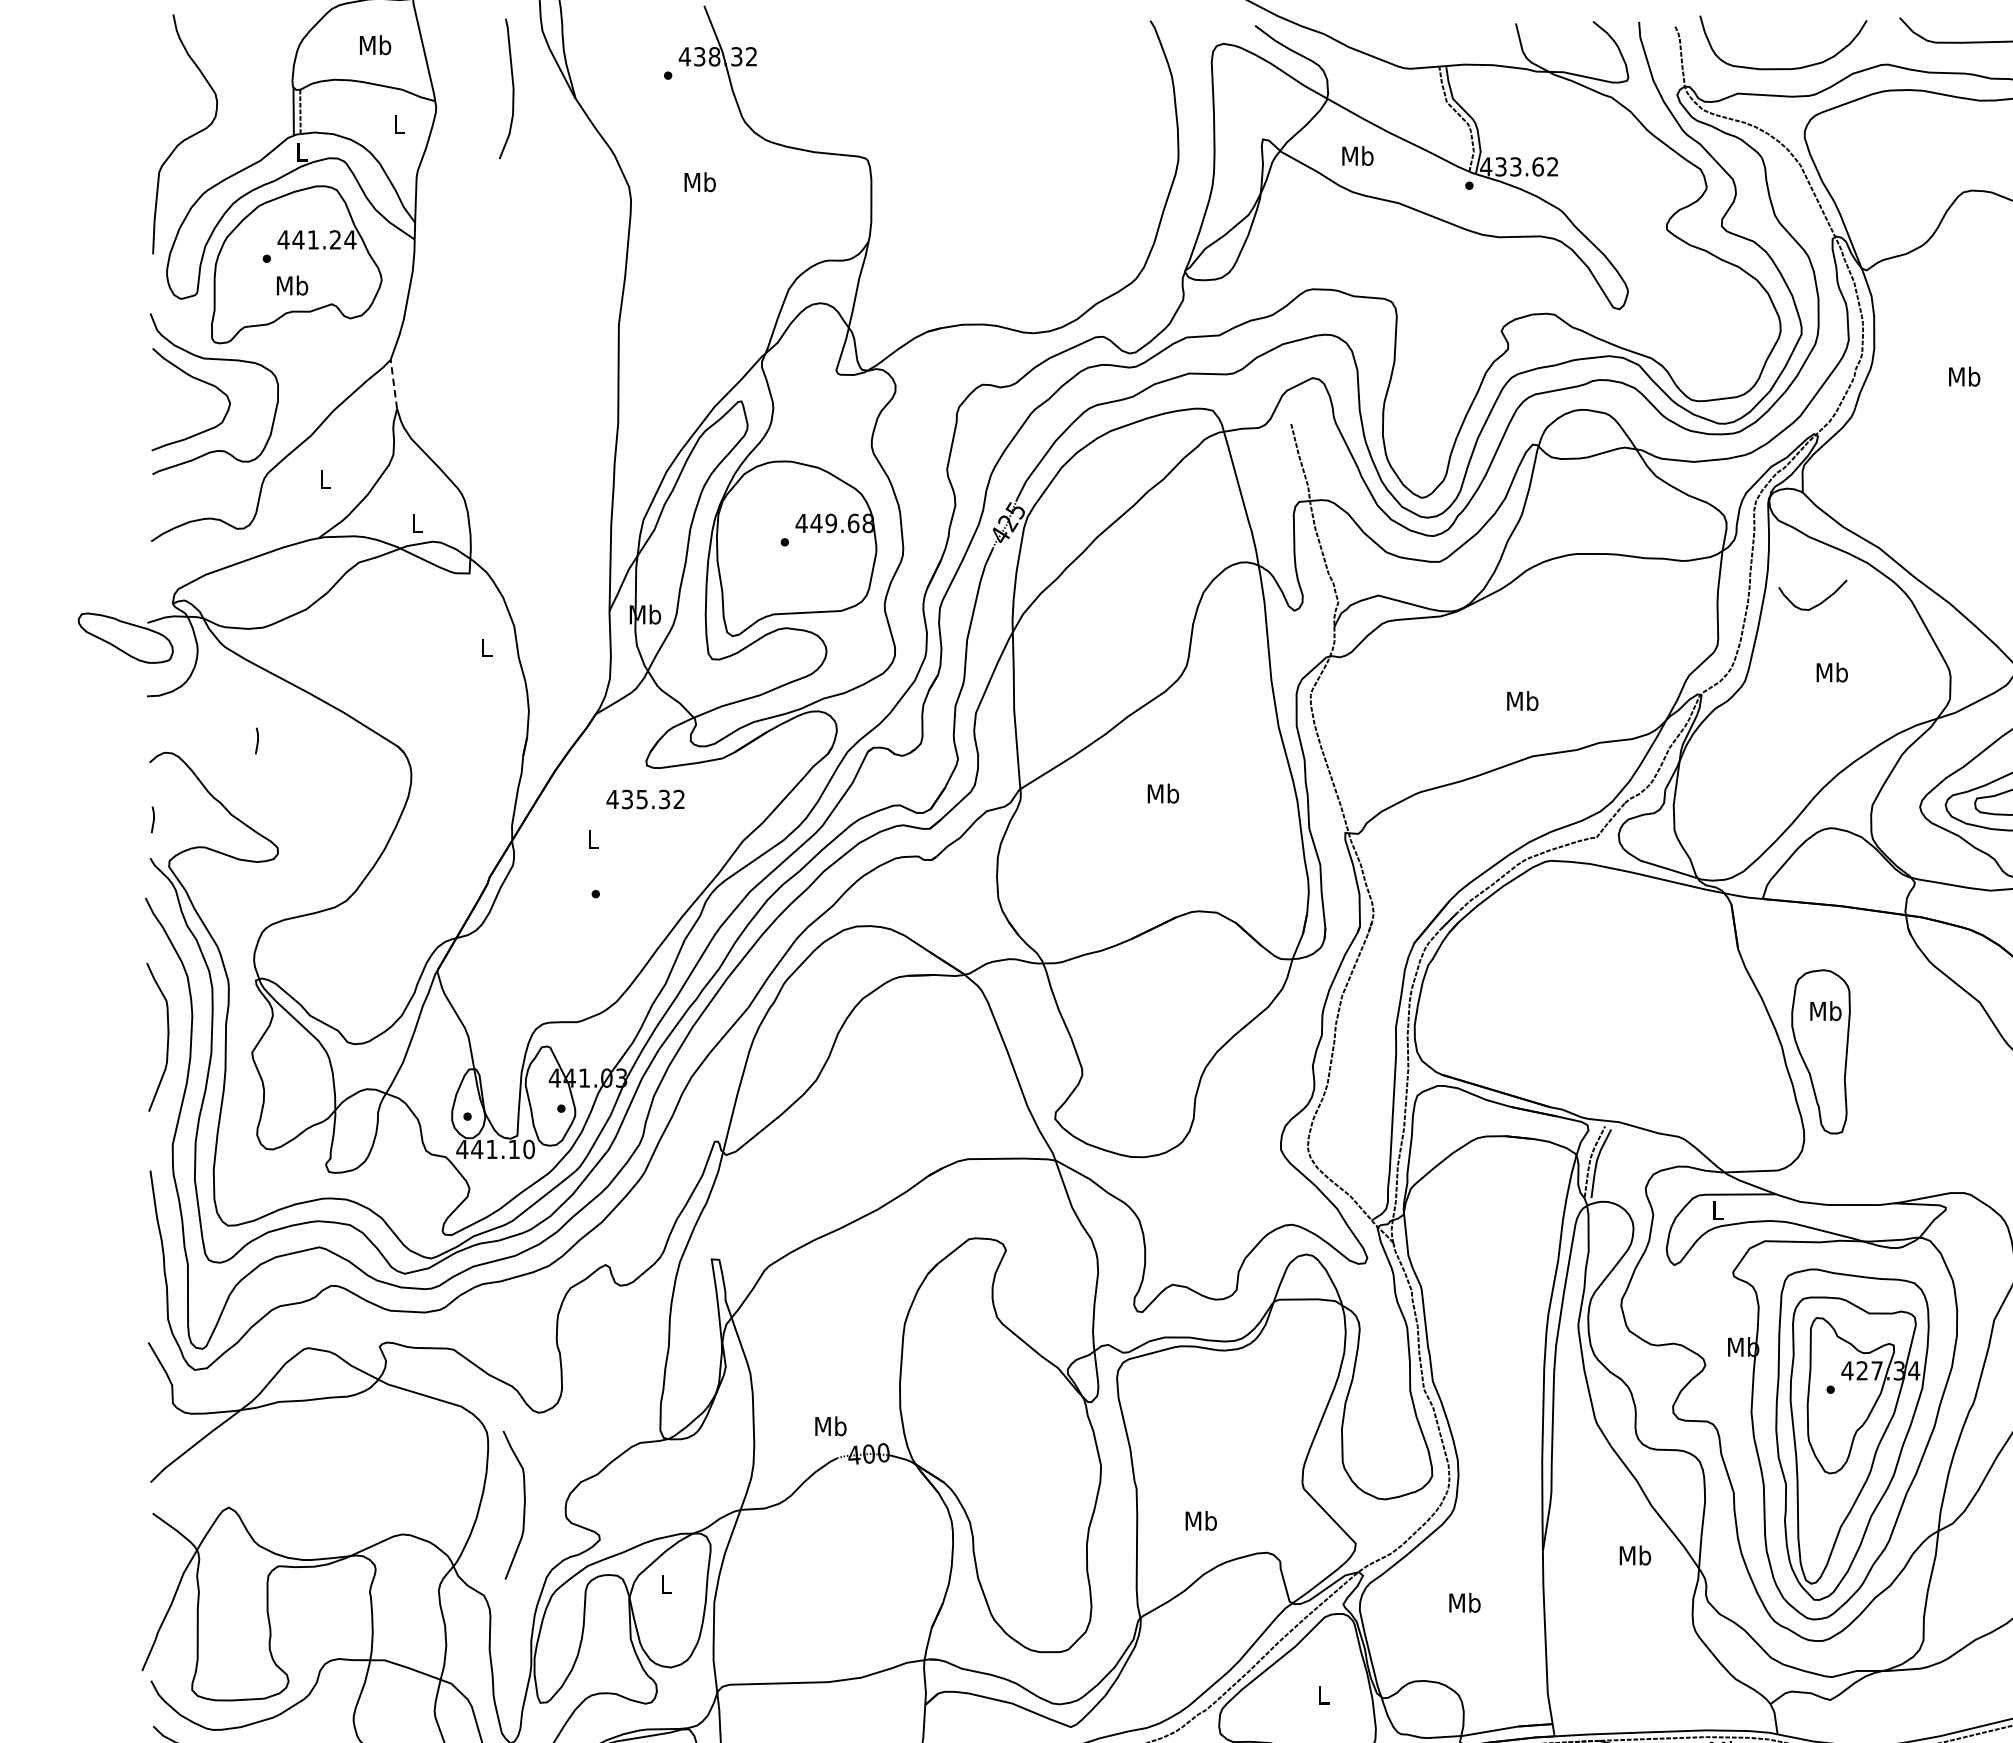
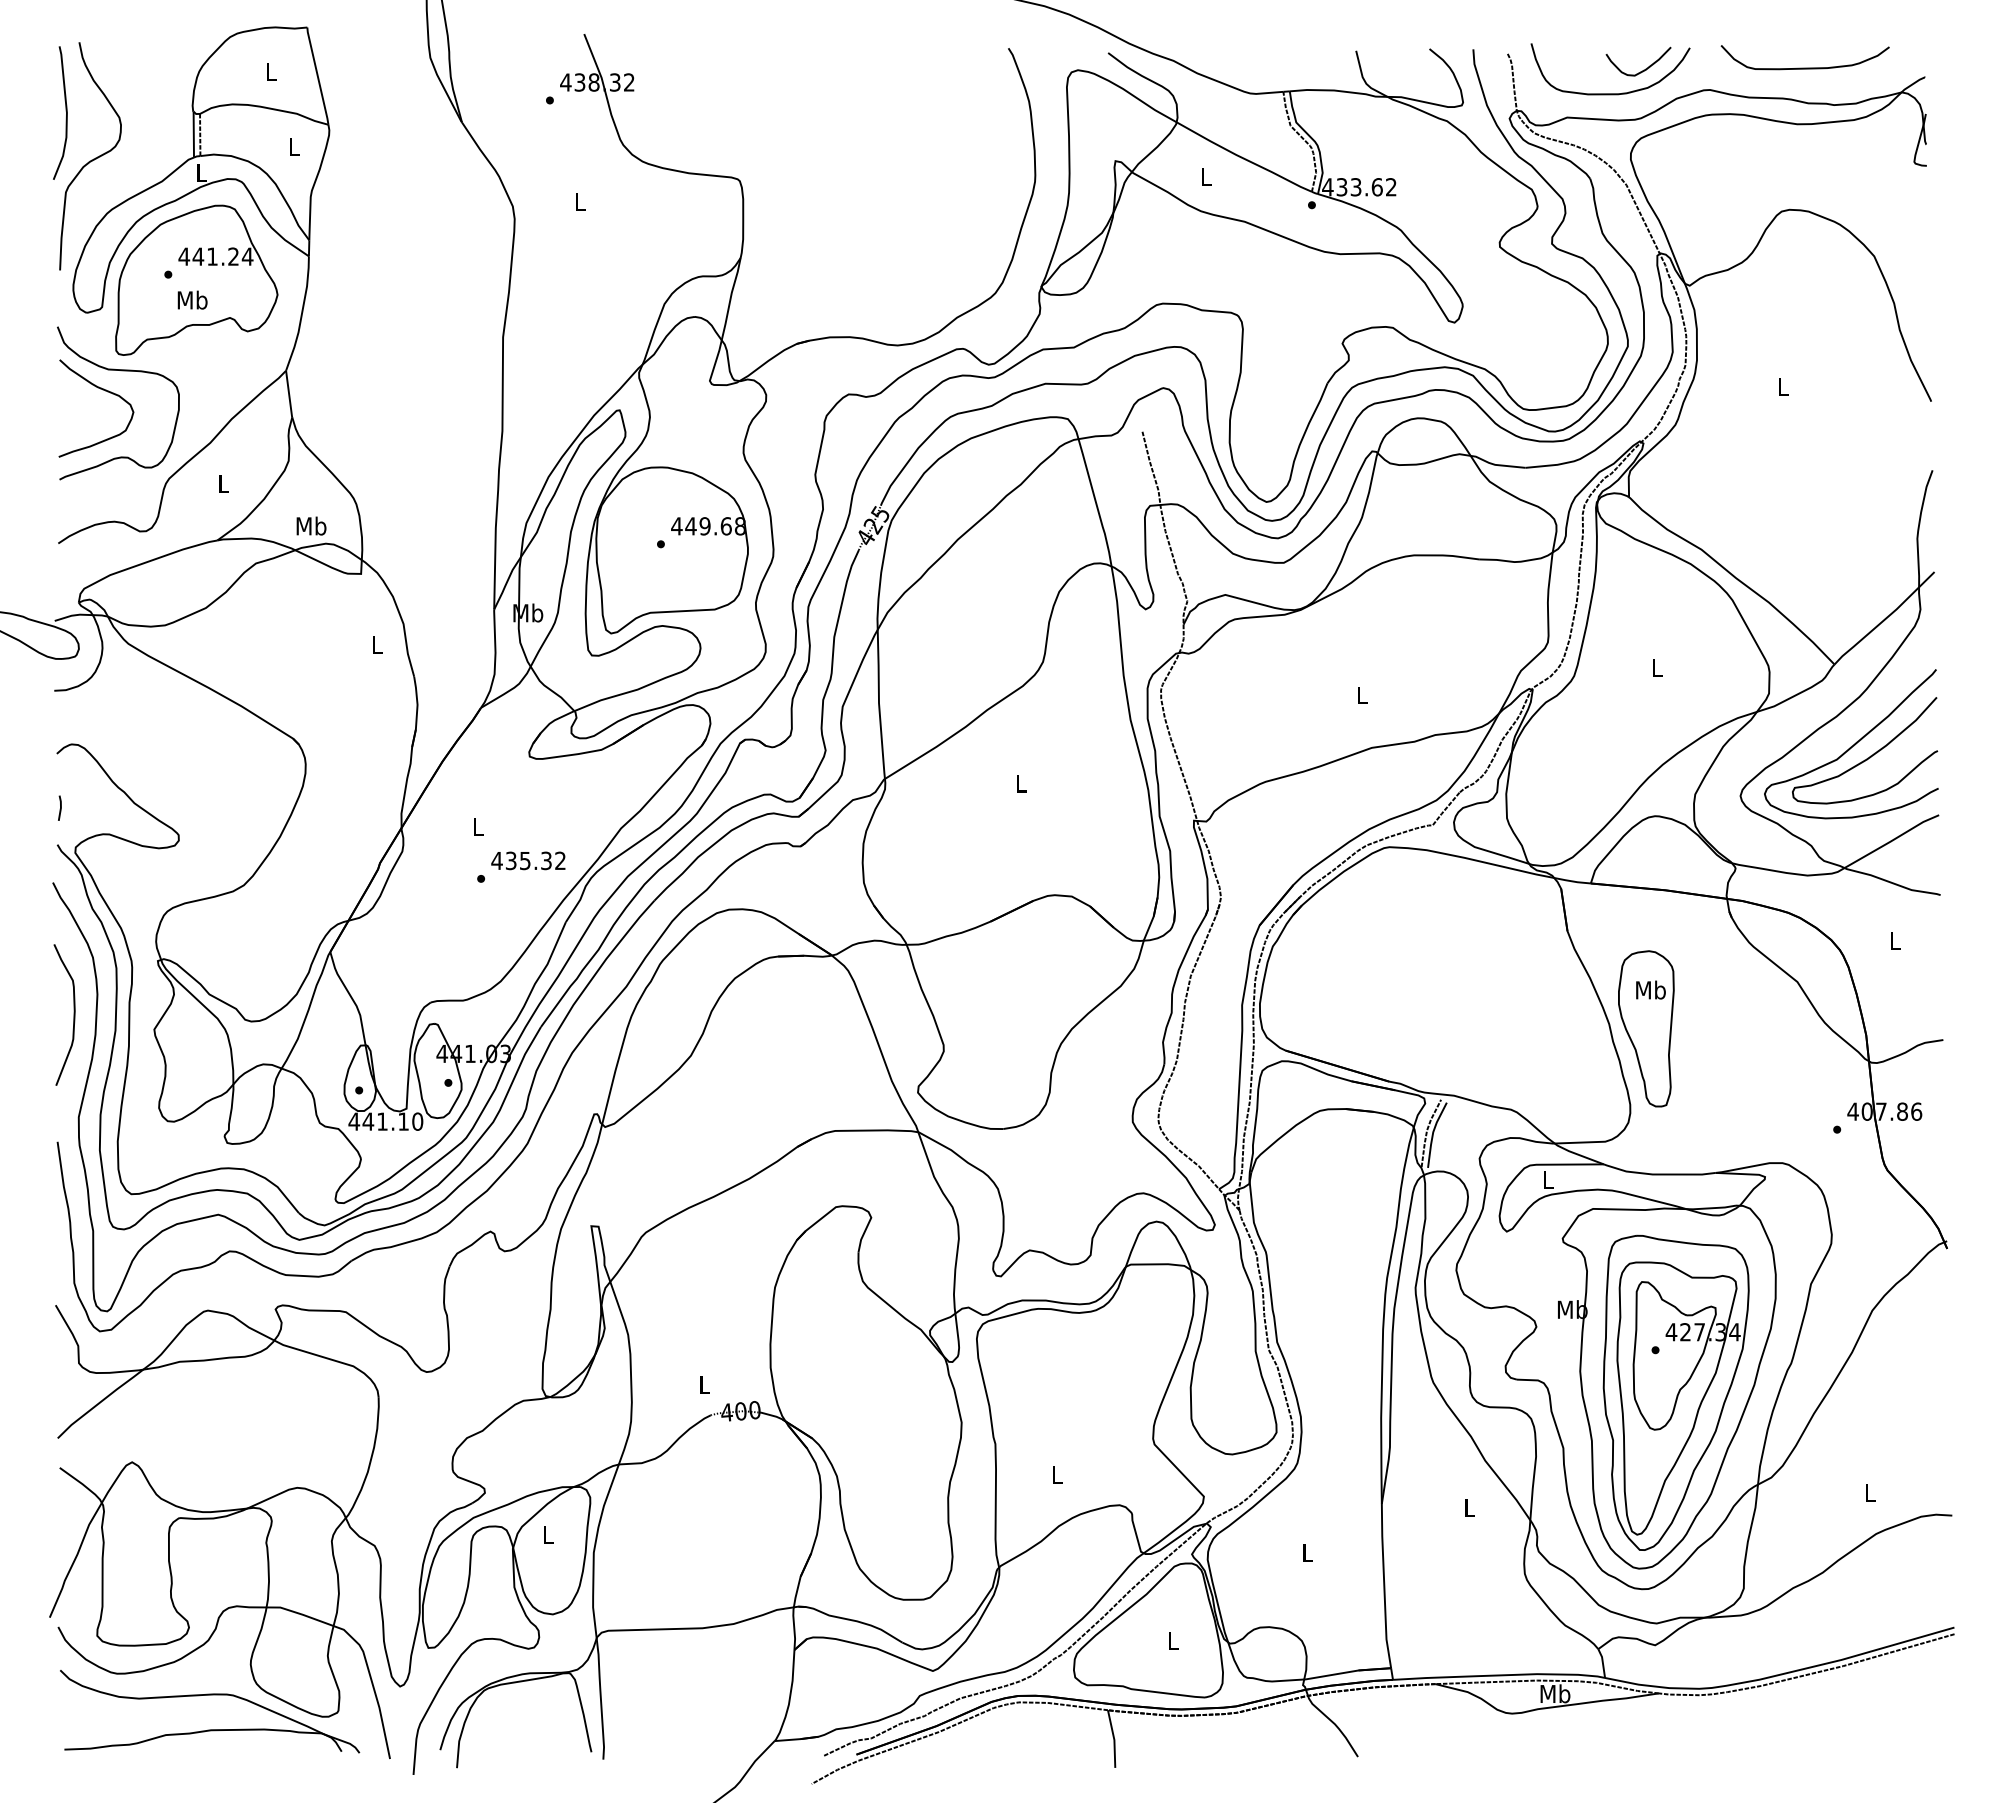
text: (375, 45) -> (271, 71), Mb -> L
curve: (512, 87) -> (65, 111), moved
text: (1357, 155) -> (1205, 176), Mb -> L
text: (700, 181) -> (580, 201), Mb -> L
text: (1964, 376) -> (1782, 386), Mb -> L
line: (394, 384) -> (289, 394), dashed -> solid
text: (417, 522) -> (311, 525), L -> Mb
curve: (1816, 604) -> (1642, 70), moved
text: (1831, 671) -> (1656, 667), Mb -> L
text: (1522, 700) -> (1362, 694), Mb -> L
line: (257, 740) -> (159, 732), removed
text: (1162, 792) -> (1020, 782), Mb -> L
text: (645, 799) -> (528, 860), moved
text: (830, 1425) -> (704, 1384), Mb -> L
curve: (523, 1504) -> (412, 1459), removed
text: (1200, 1520) -> (1056, 1474), Mb -> L
text: (1635, 1555) -> (1469, 1507), Mb -> L
text: (1464, 1602) -> (1307, 1552), Mb -> L

